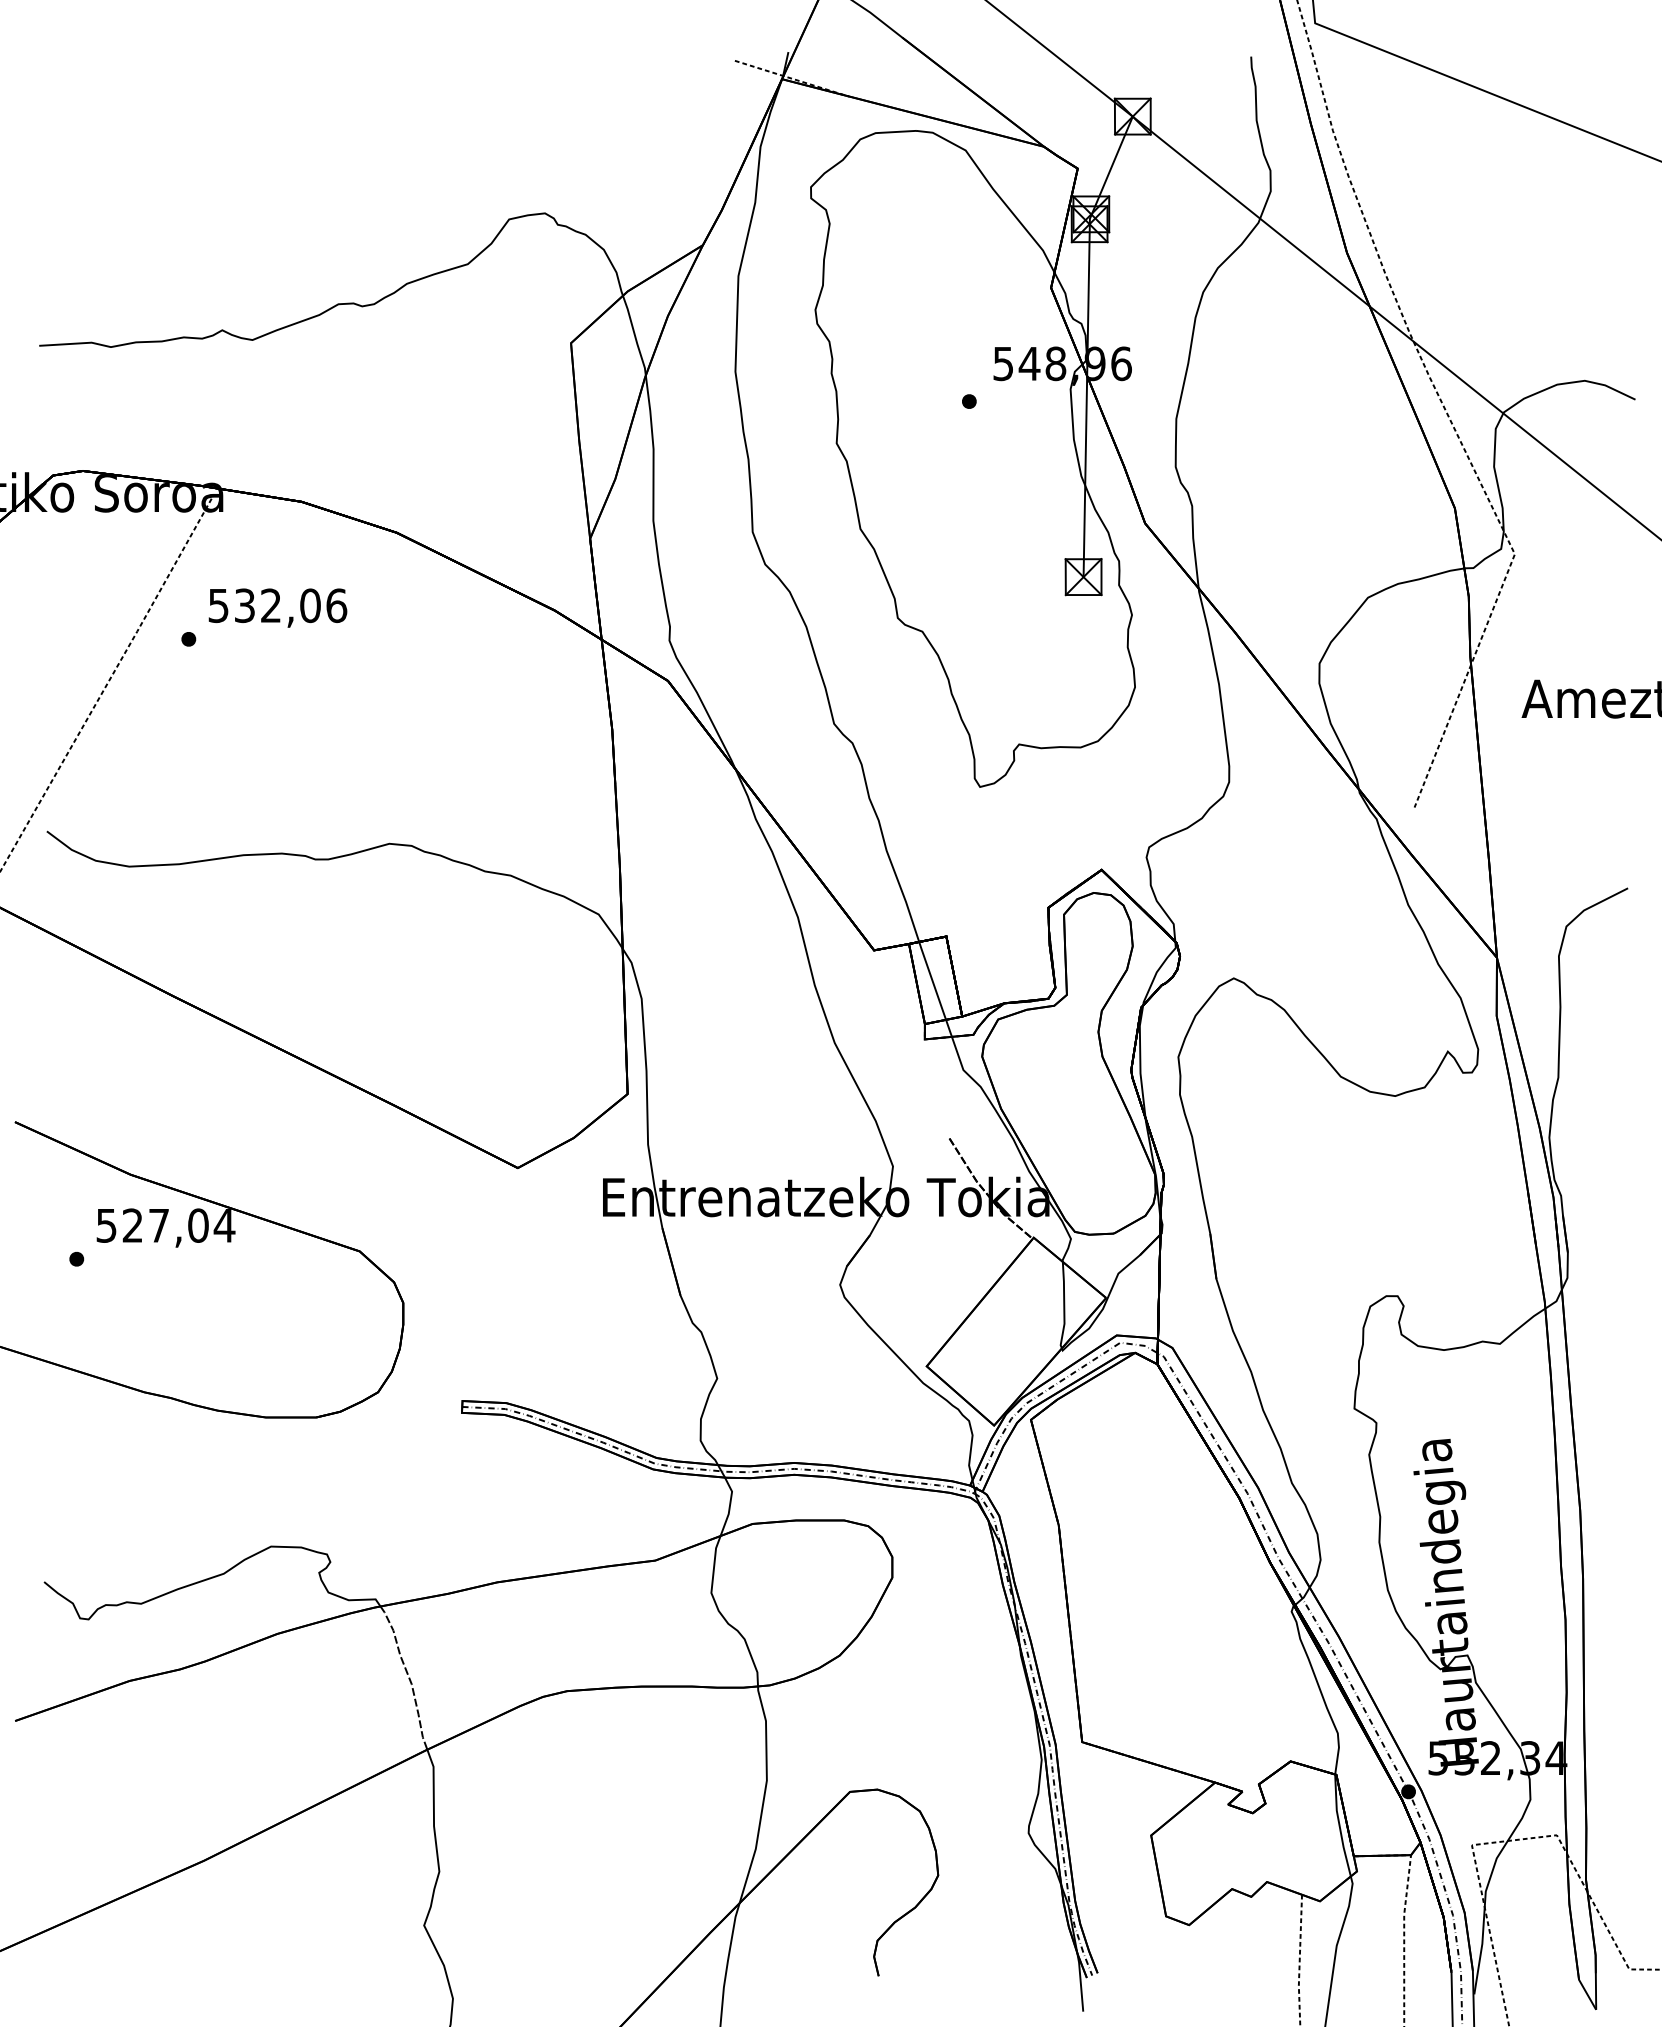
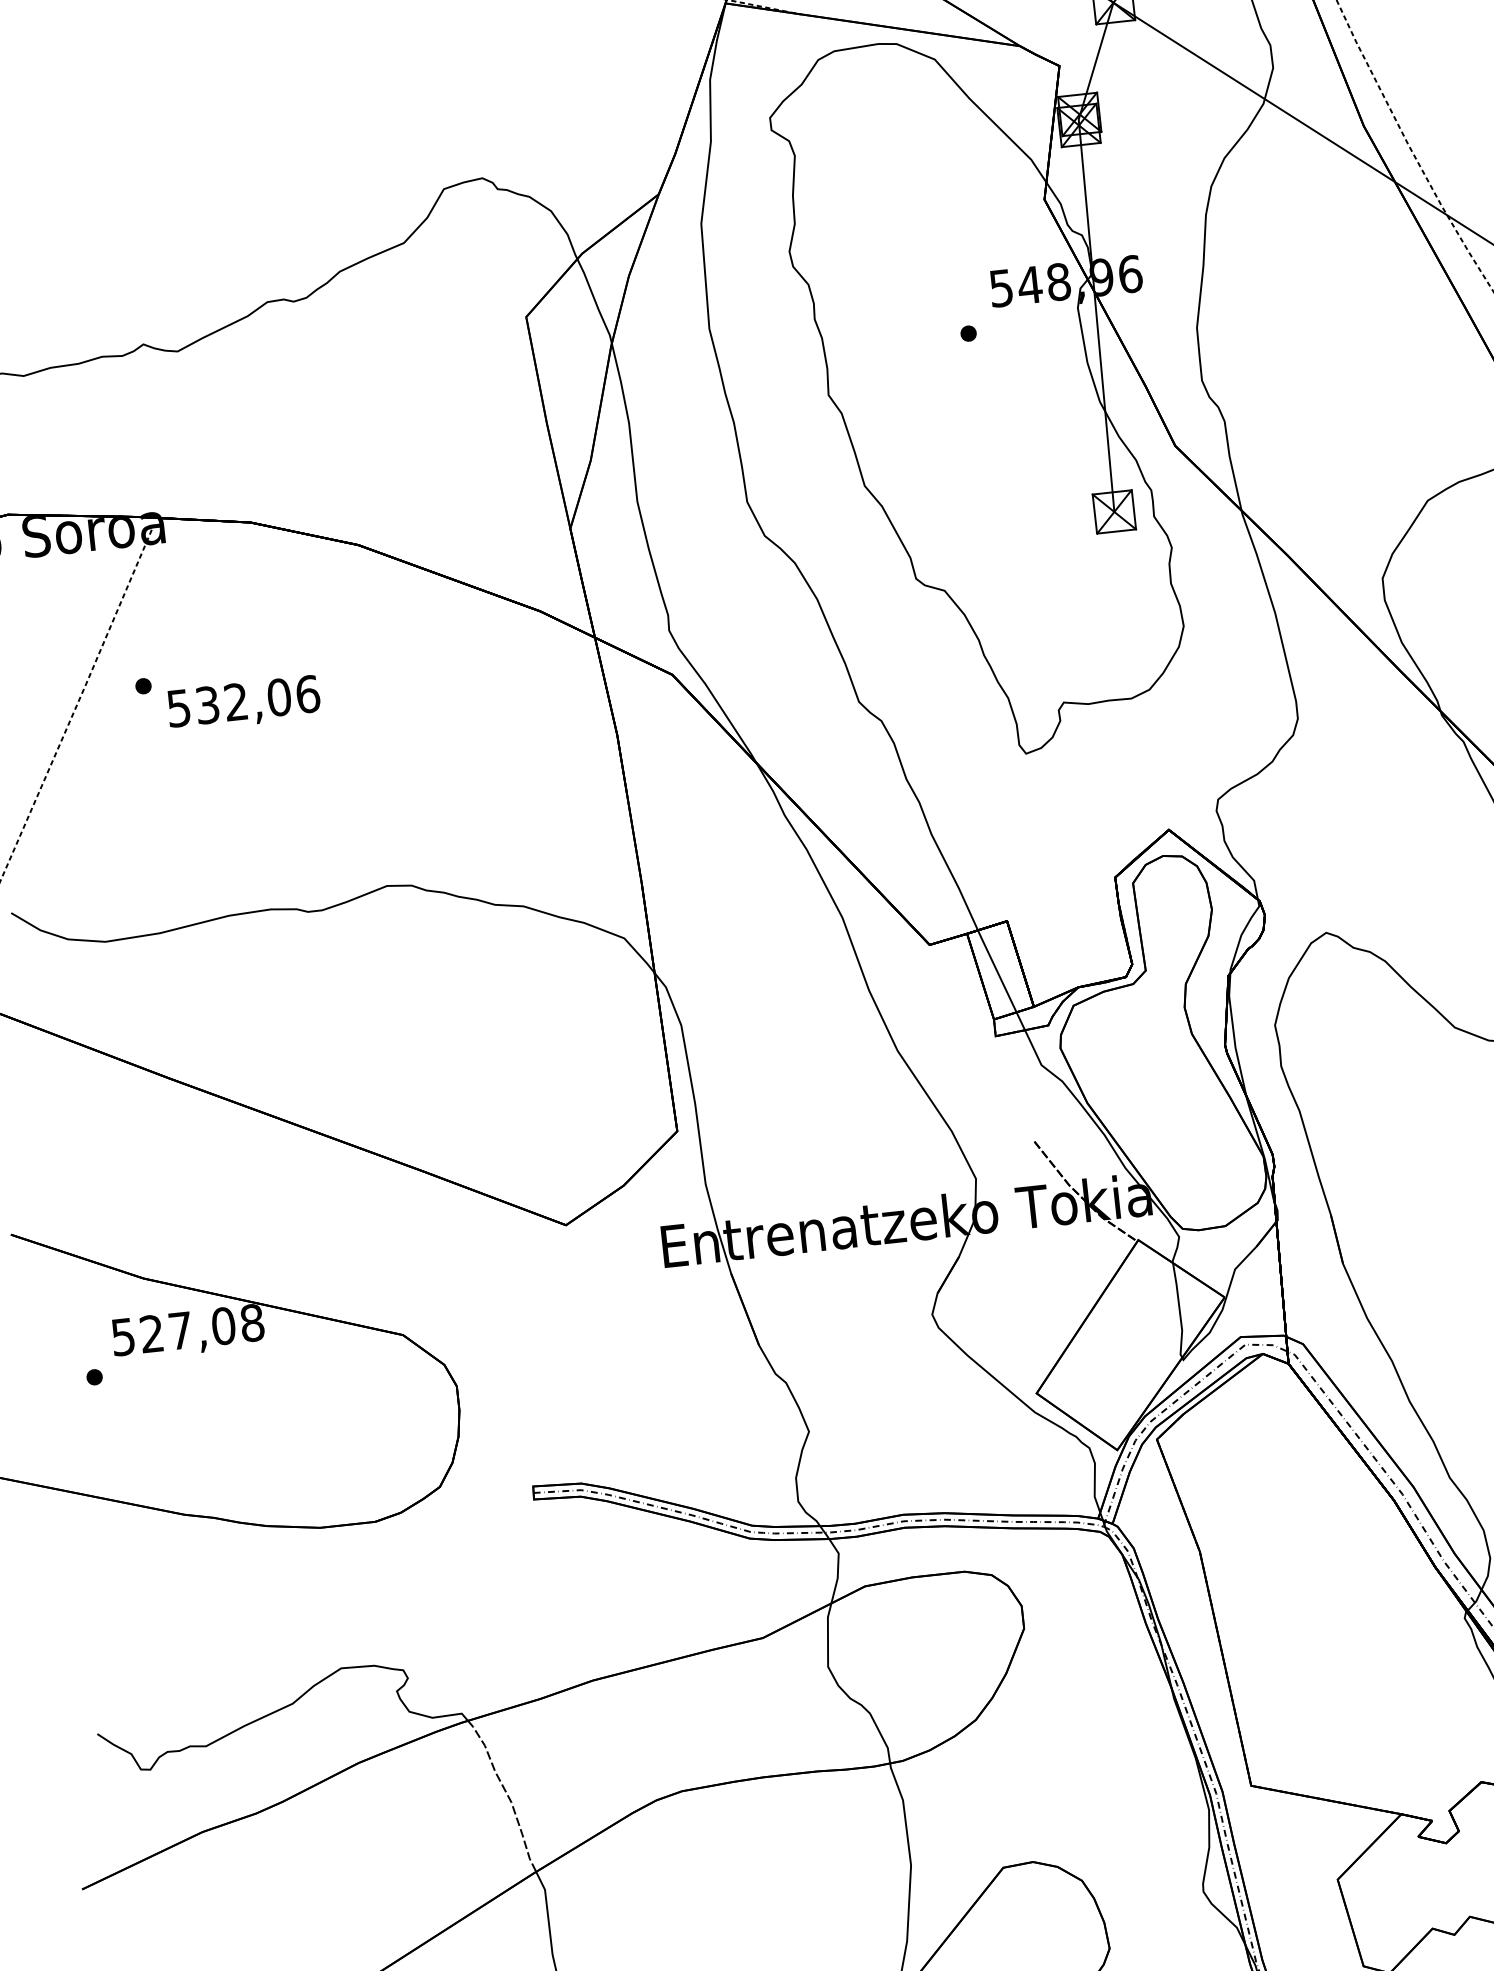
text: (277, 607) -> (243, 703), moved
text: (224, 1225) -> (252, 1322), 527,04 -> 527,08

